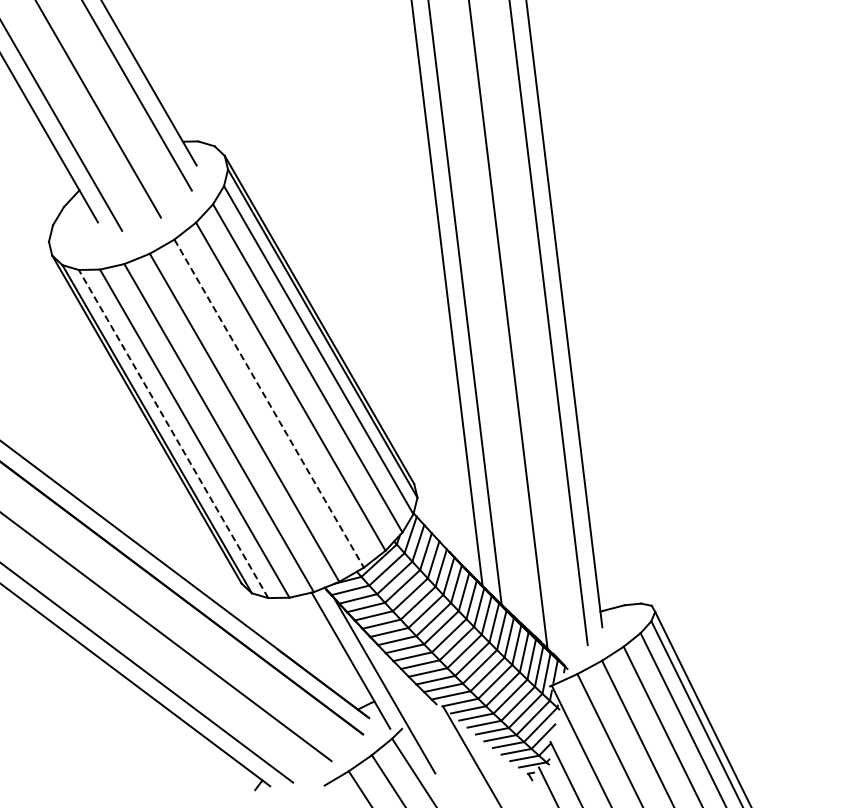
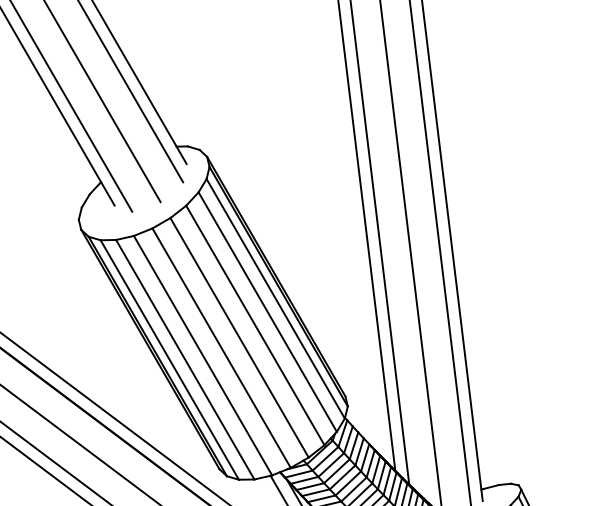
line: (269, 404) -> (239, 338), dashed -> solid
line: (173, 433) -> (169, 359), dashed -> solid

